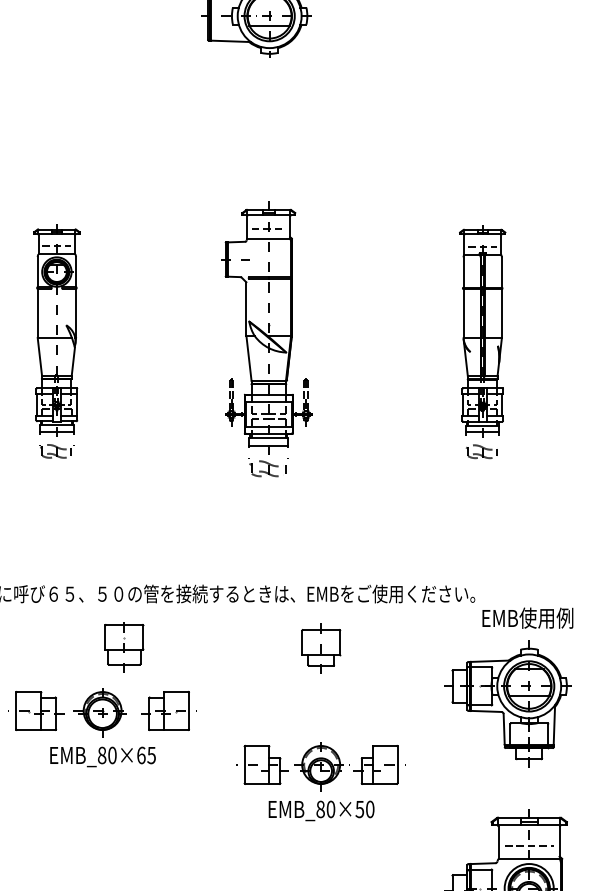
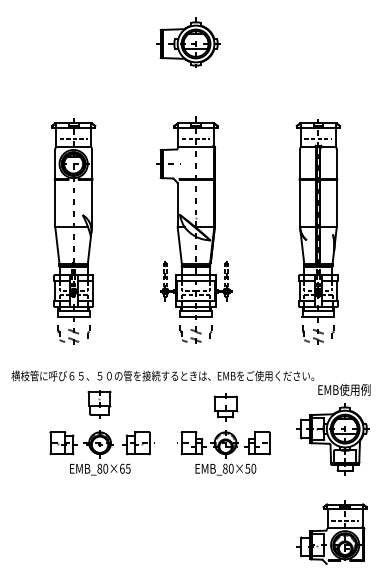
part: (266, 339) -> (194, 229), size x1.43
part: (56, 342) -> (73, 231), size x1.67
part: (482, 342) -> (318, 231), size x1.67
part: (124, 647) -> (99, 404), moved
part: (317, 781) -> (223, 452), moved

